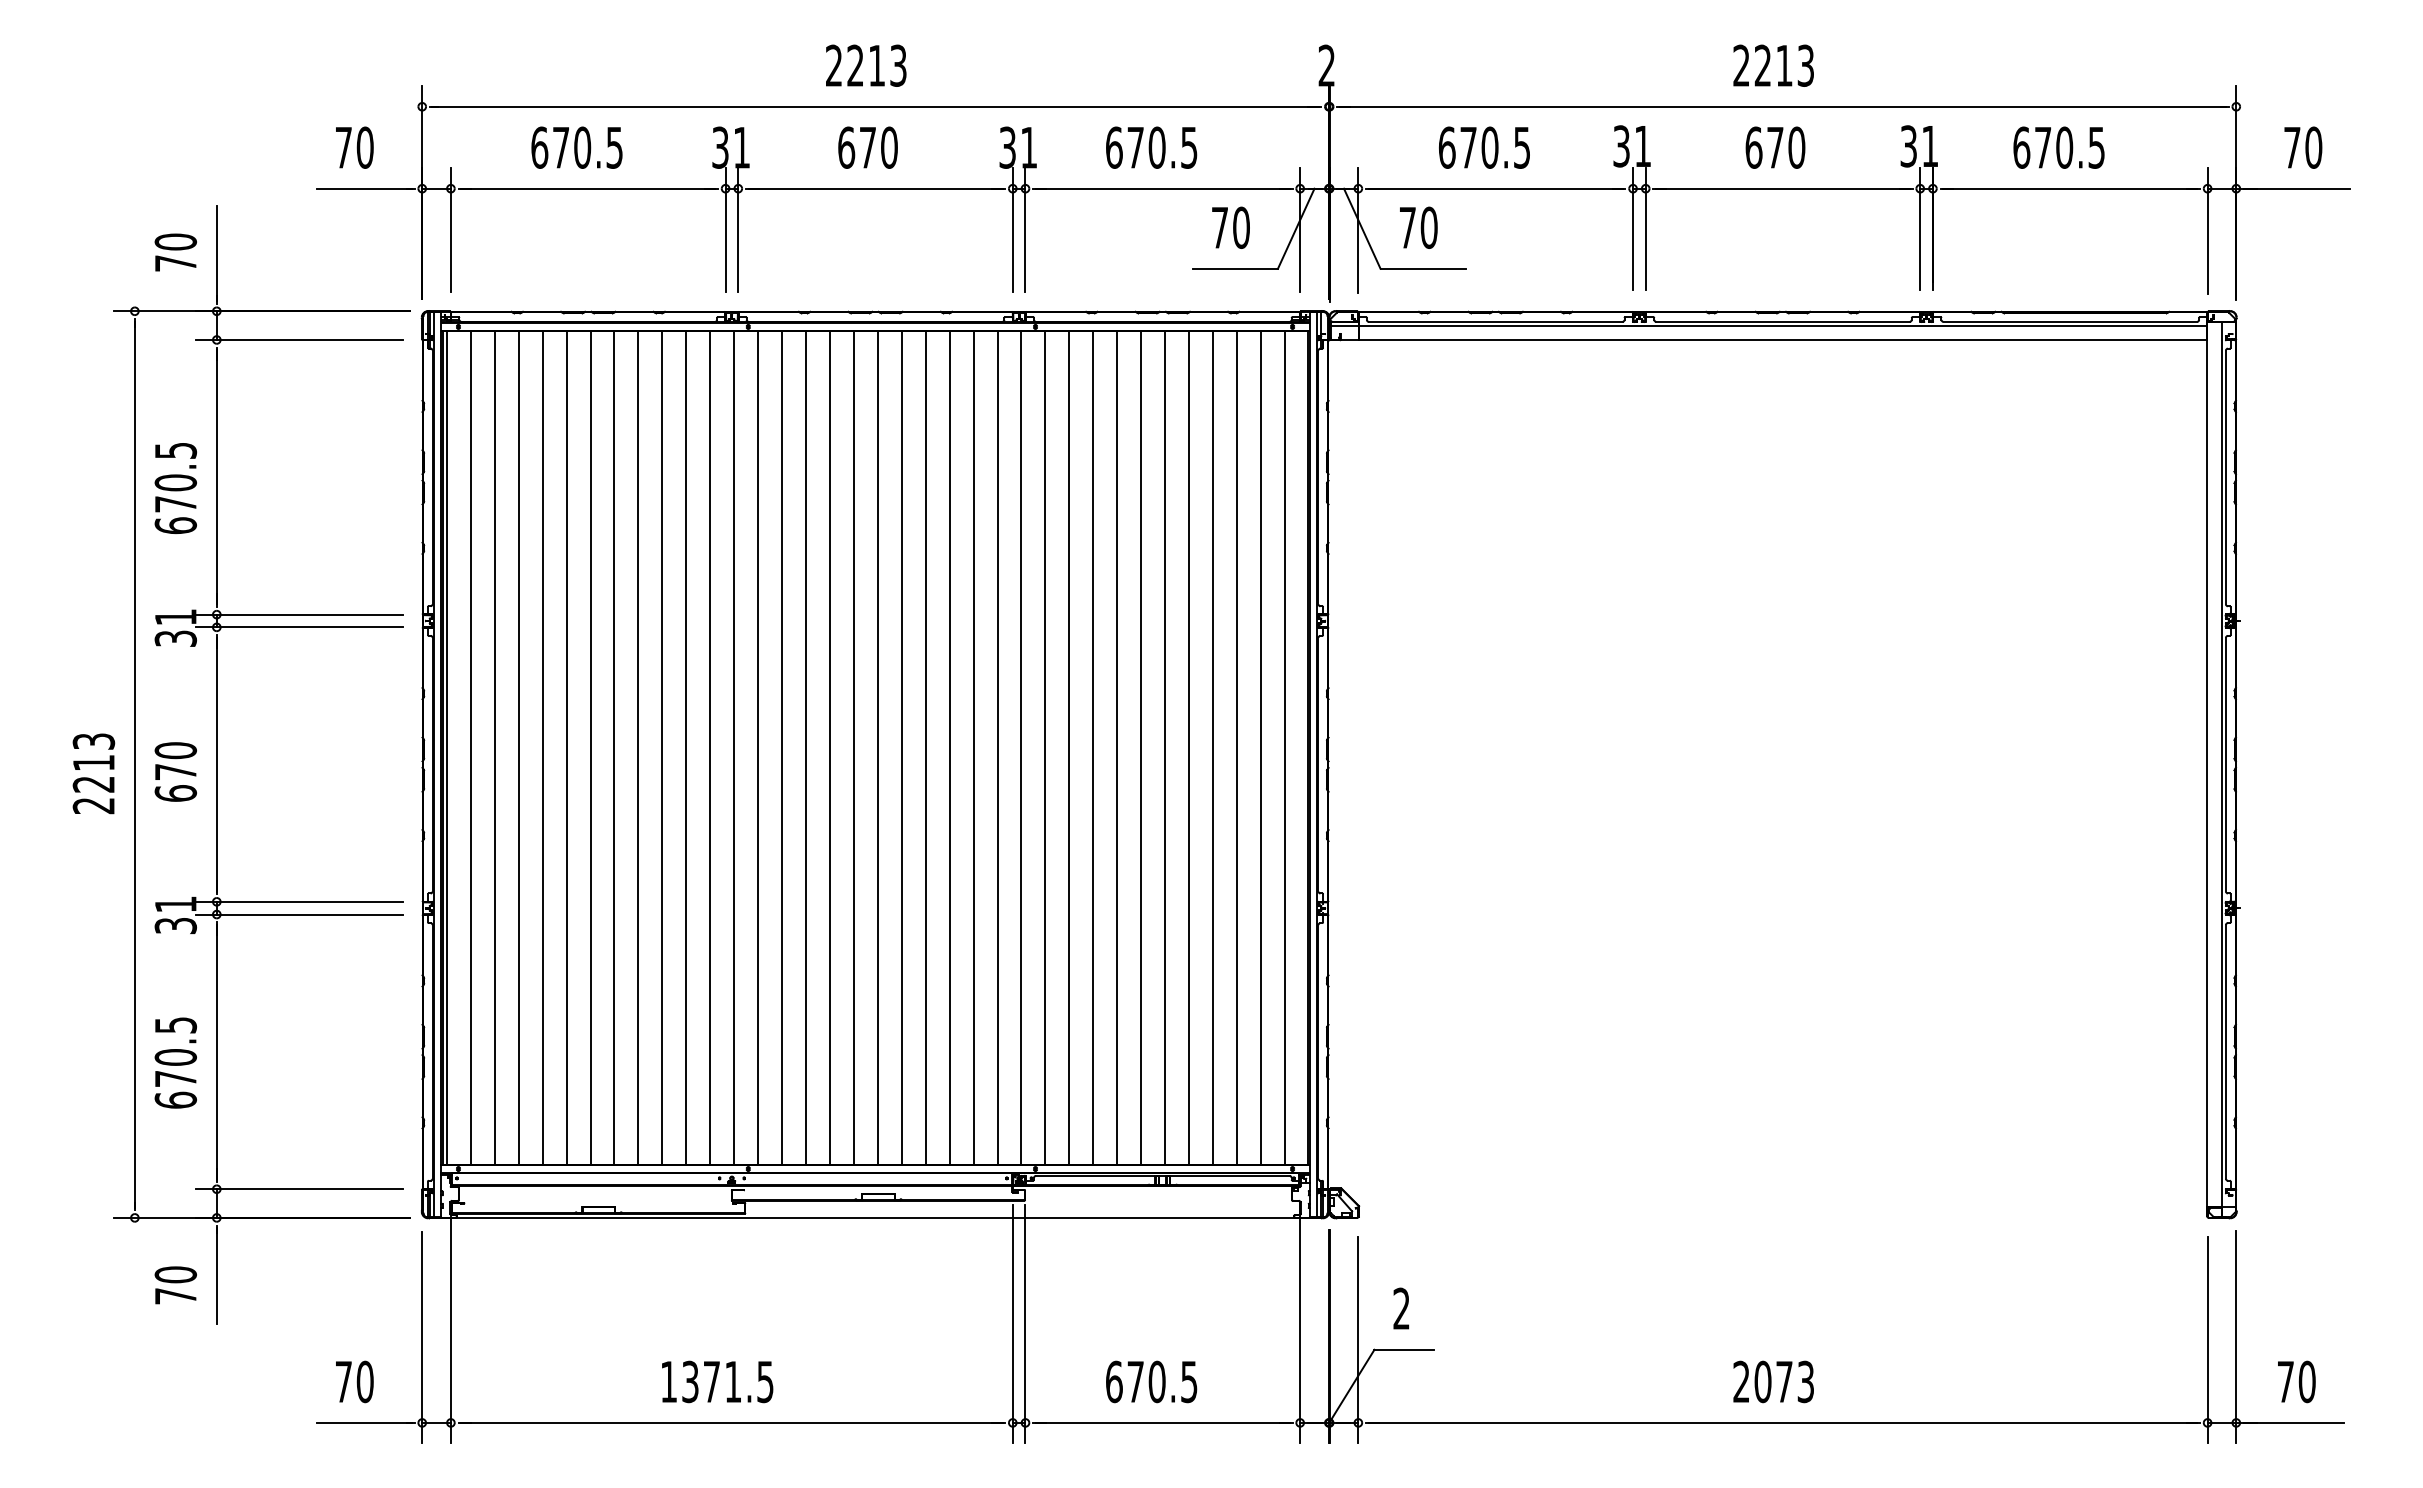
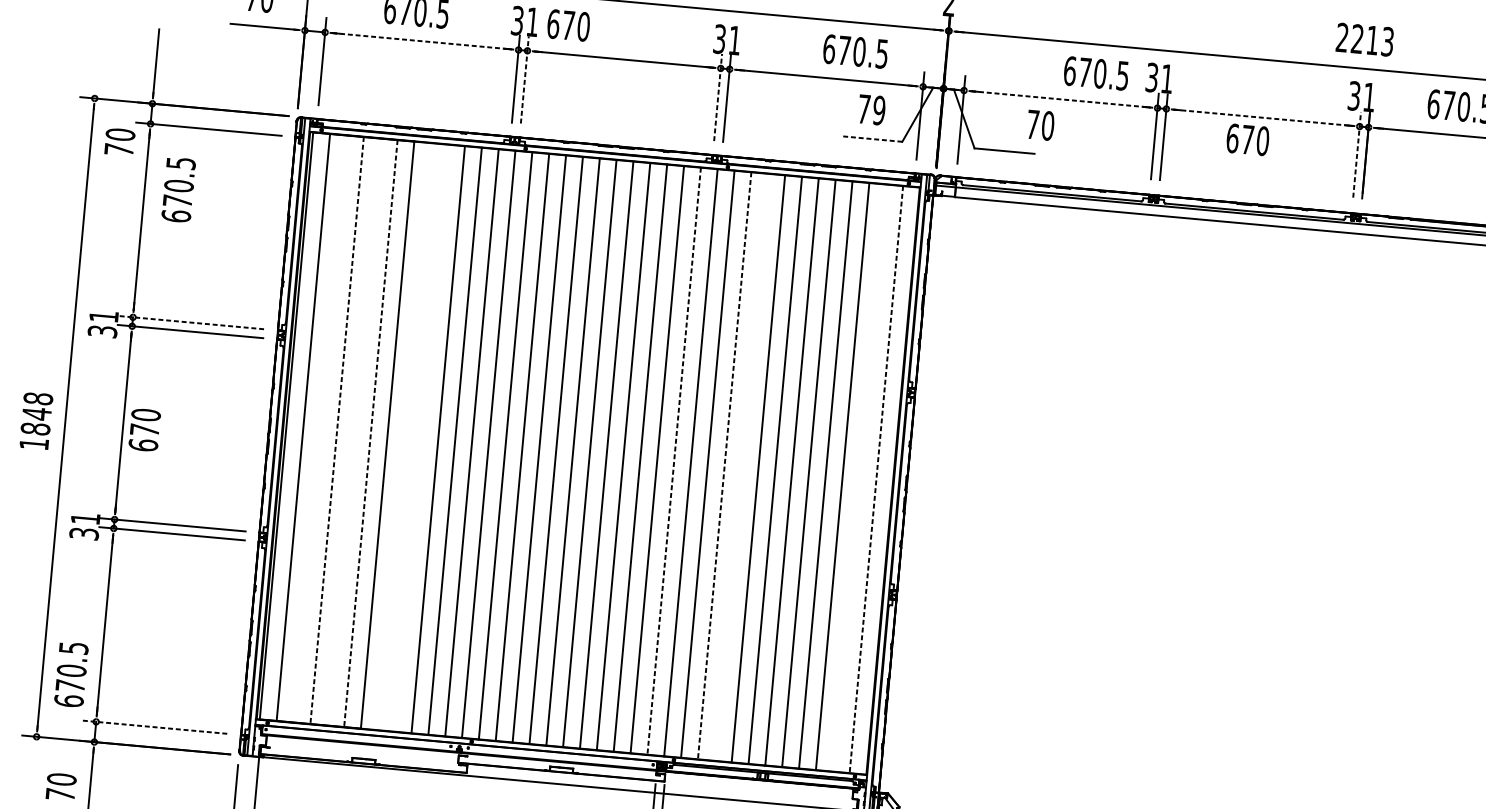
text: (1773, 65) -> (1364, 39), moved
text: (867, 147) -> (568, 25), moved
text: (1151, 147) -> (855, 51), moved
text: (1484, 147) -> (1096, 73), moved
text: (1775, 147) -> (1247, 139), moved
line: (588, 188) -> (422, 41), solid -> dashed
line: (1496, 188) -> (1061, 99), solid -> dashed
line: (1783, 188) -> (1263, 117), solid -> dashed
text: (1241, 227) -> (879, 110), 70 -> 79
text: (1418, 227) -> (1040, 125), moved
line: (1920, 228) -> (1357, 154), solid -> dashed
line: (738, 230) -> (524, 80), solid -> dashed
line: (1012, 230) -> (717, 97), solid -> dashed
text: (175, 252) -> (119, 142), moved
line: (1235, 268) -> (872, 138), solid -> dashed
text: (175, 488) -> (178, 190), moved
line: (299, 614) -> (191, 322), solid -> dashed
line: (494, 747) -> (320, 428), removed
line: (518, 747) -> (336, 430), solid -> dashed
line: (542, 747) -> (353, 431), removed
line: (566, 747) -> (370, 433), solid -> dashed
line: (614, 747) -> (404, 436), removed
line: (638, 747) -> (421, 437), removed
line: (997, 747) -> (674, 460), solid -> dashed
line: (1069, 747) -> (724, 465), solid -> dashed
line: (1093, 747) -> (741, 467), removed
line: (1260, 747) -> (859, 477), removed
line: (1284, 747) -> (876, 479), solid -> dashed
text: (175, 771) -> (144, 429), moved
text: (93, 773) -> (36, 421), 2213 -> 1848
text: (175, 1062) -> (71, 674), moved
line: (299, 1189) -> (154, 727), solid -> dashed

